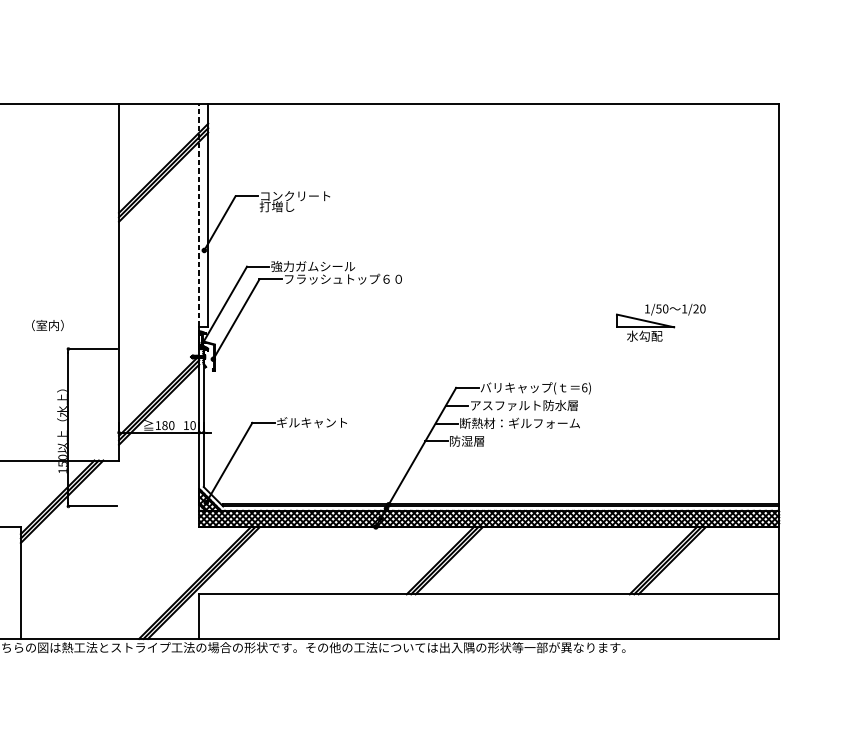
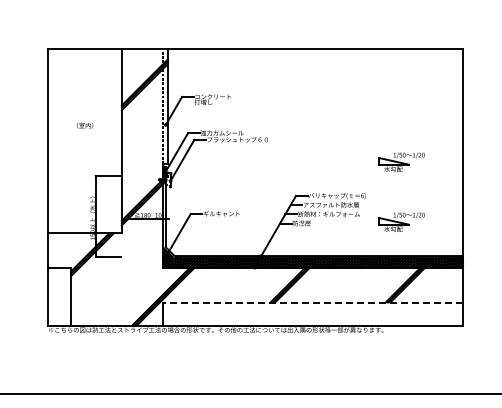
text: (48, 325) -> (85, 125), moved
part: (660, 437) -> (401, 221), added
line: (490, 594) -> (313, 302), solid -> dashed

